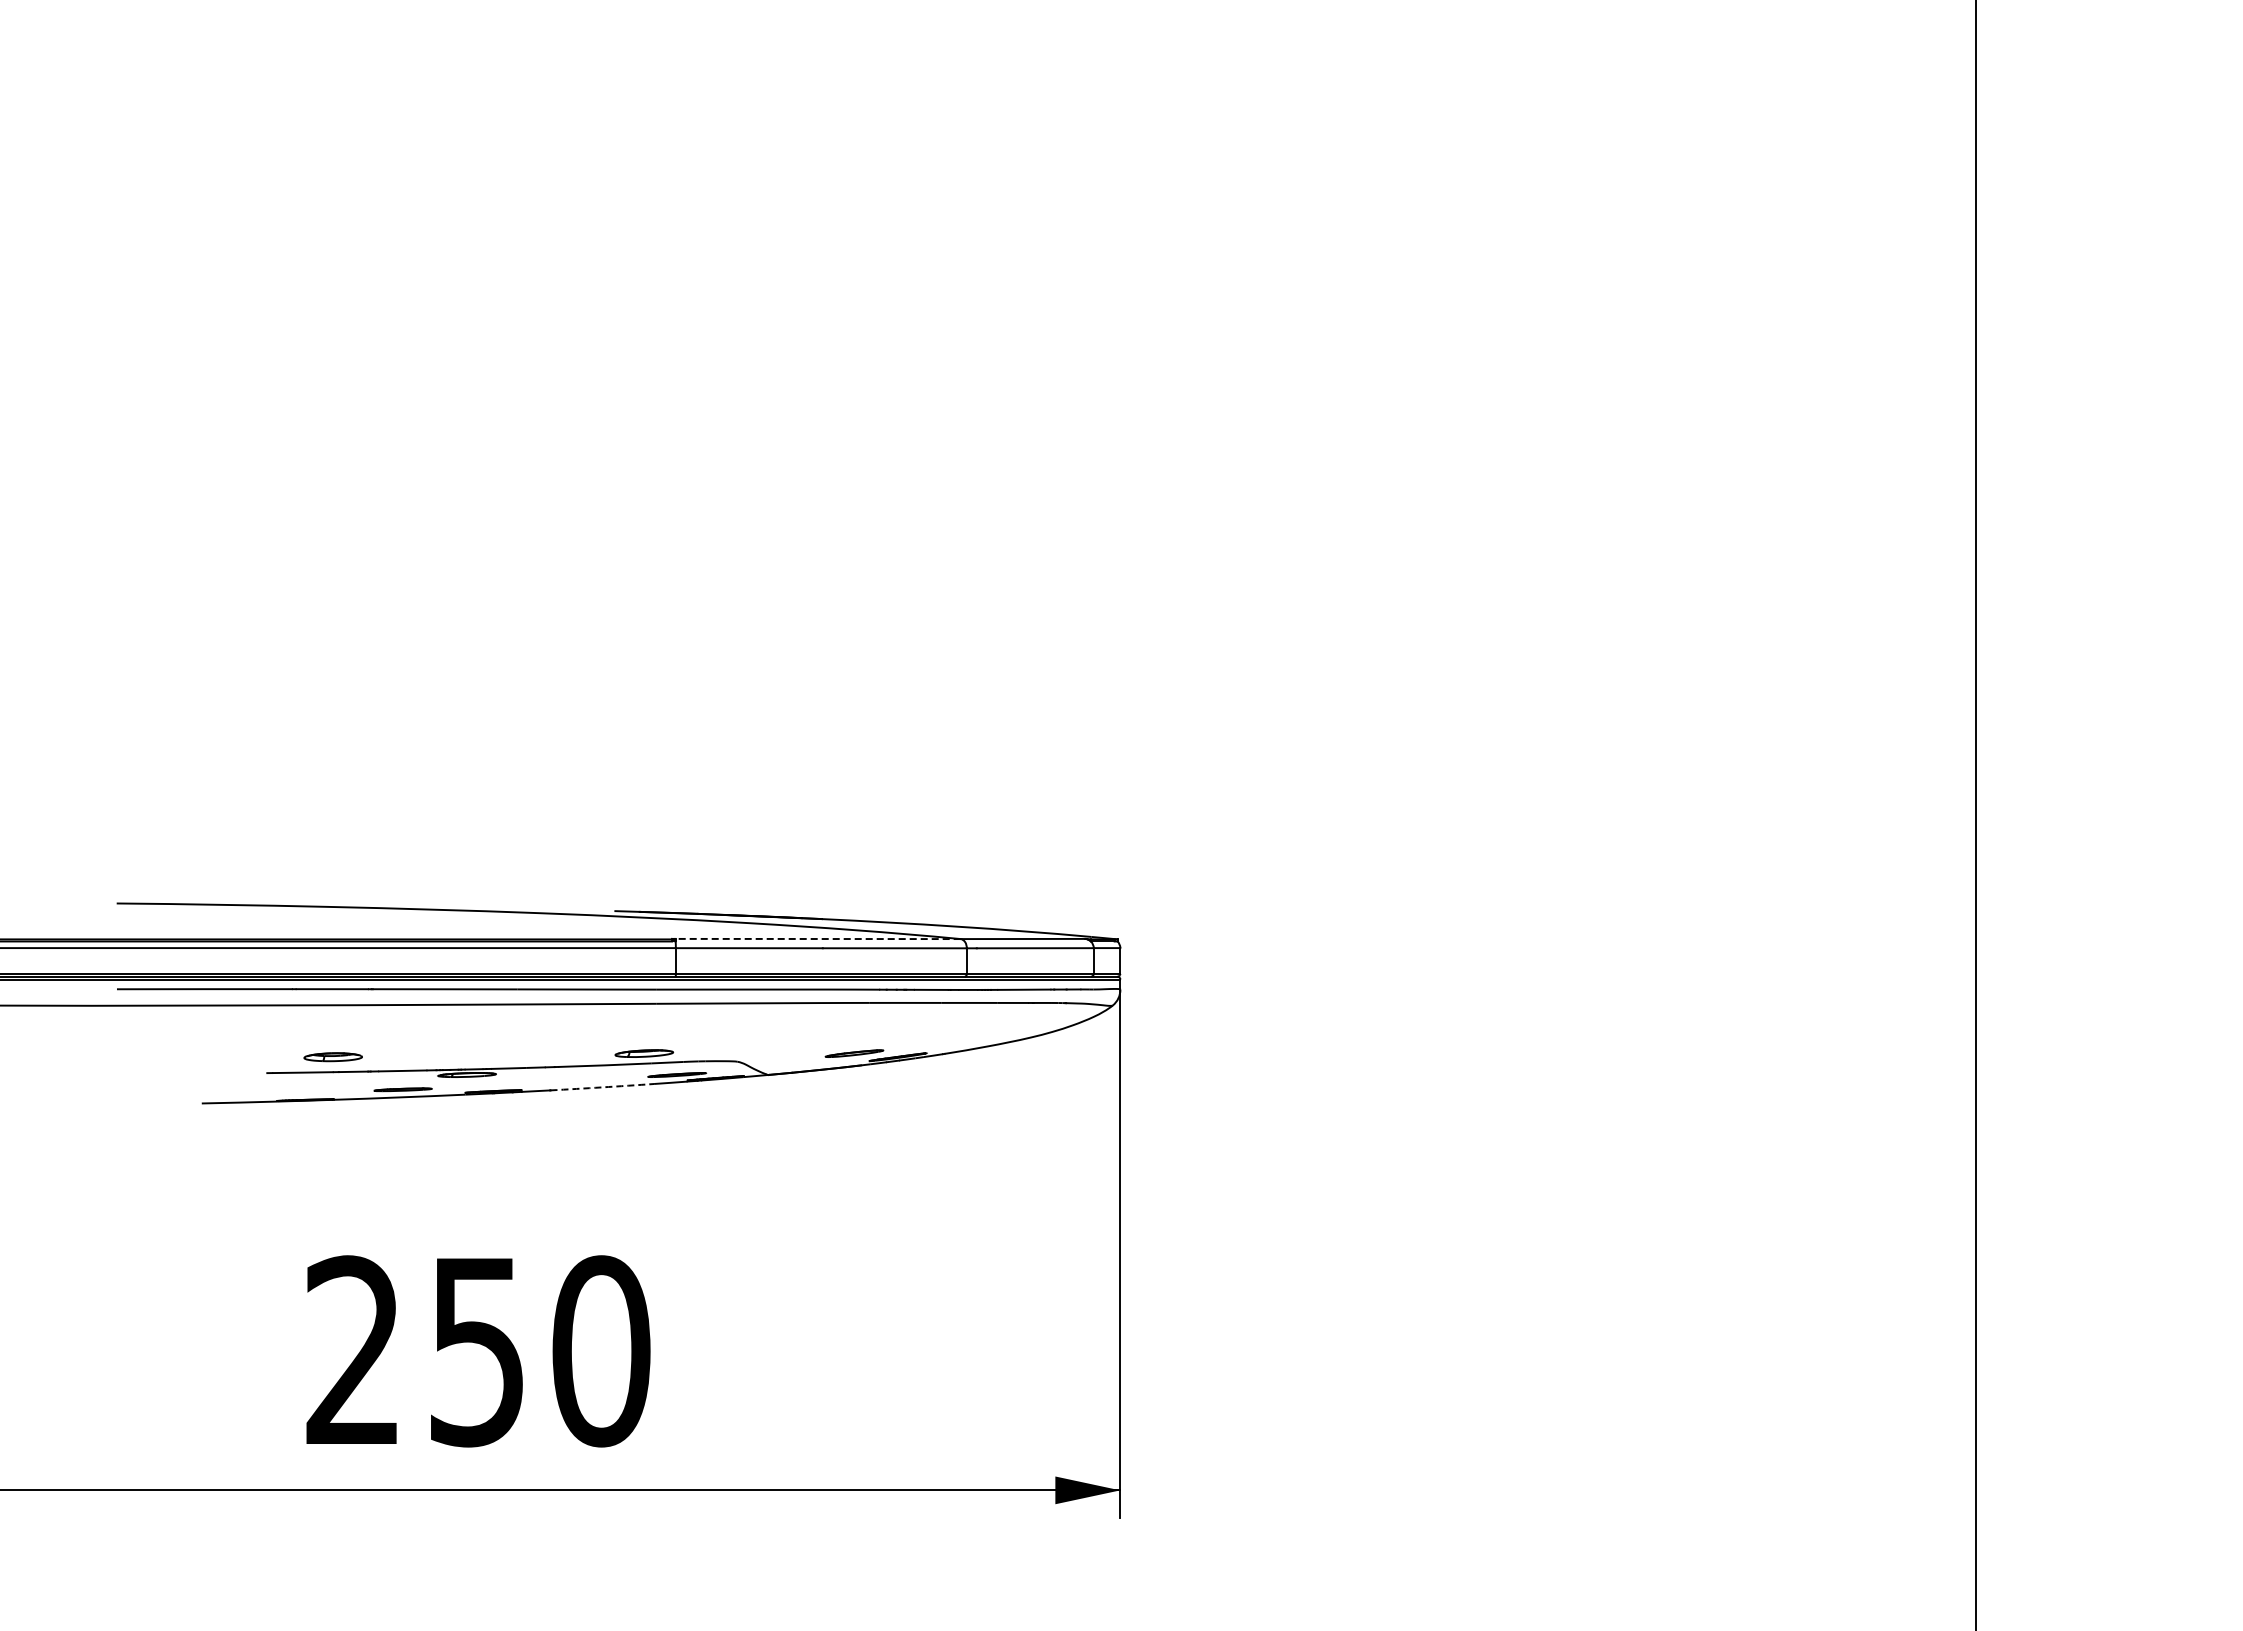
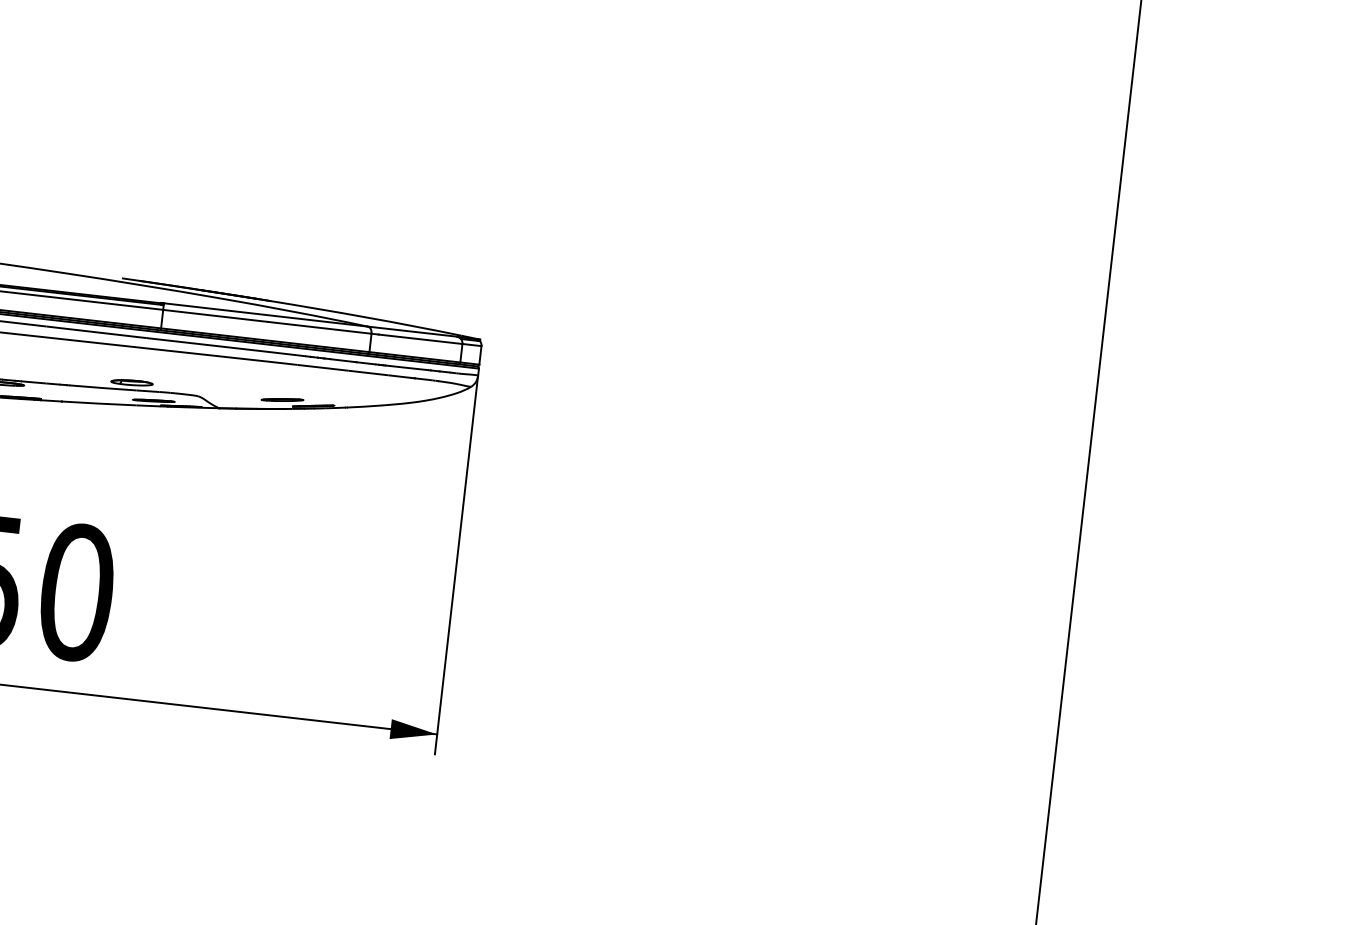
line: (818, 939) -> (266, 315), dashed -> solid
arc: (602, 1087) -> (99, 403), dashed -> solid

